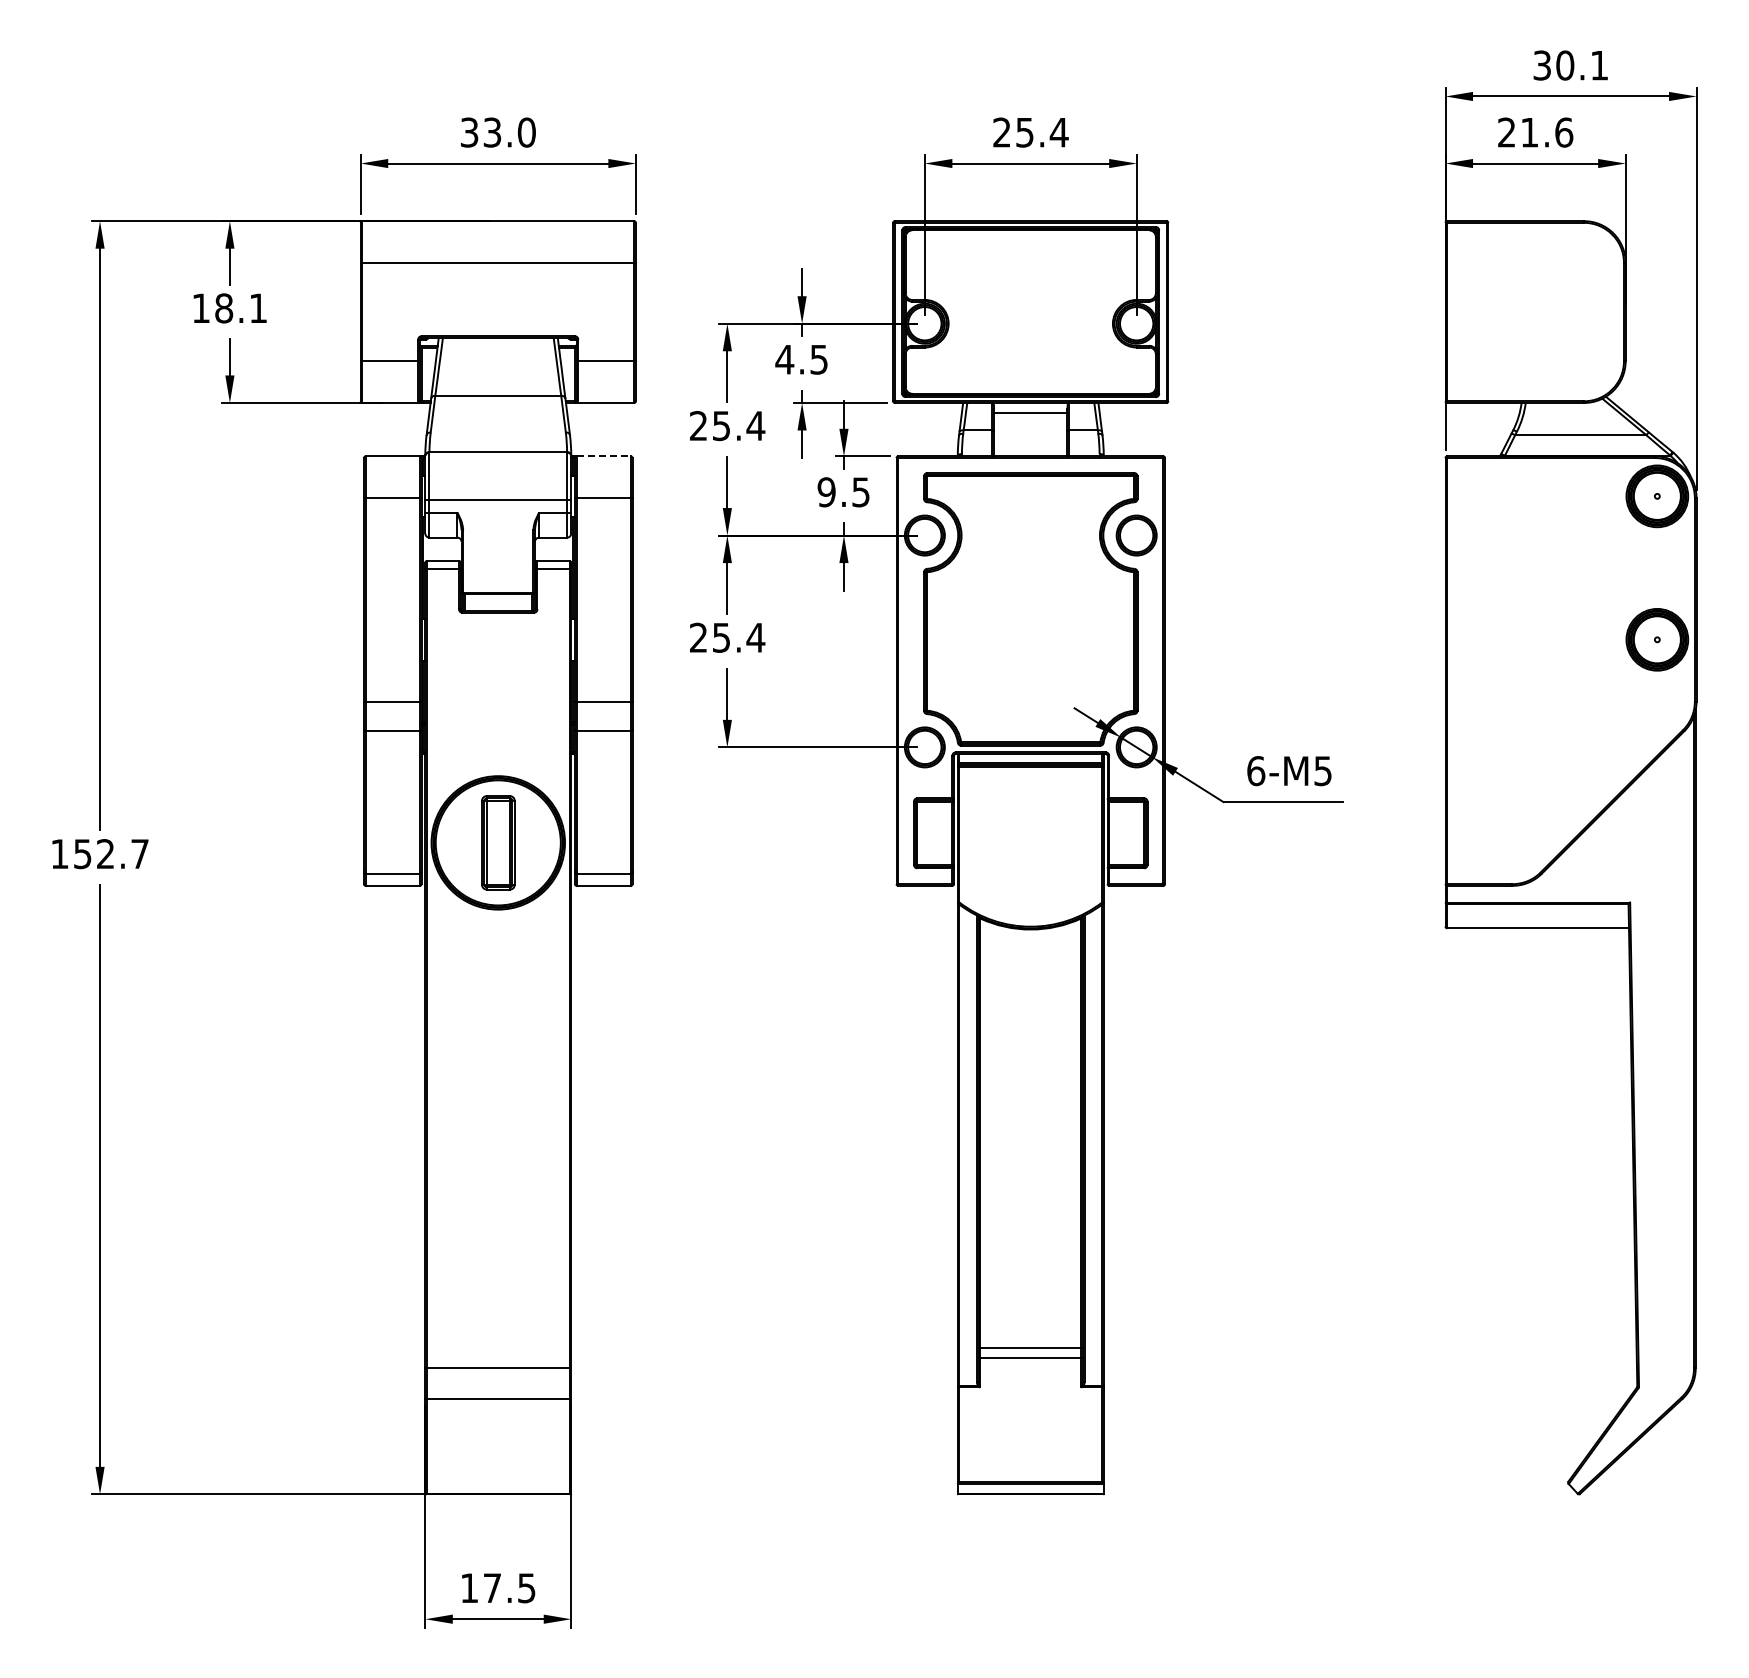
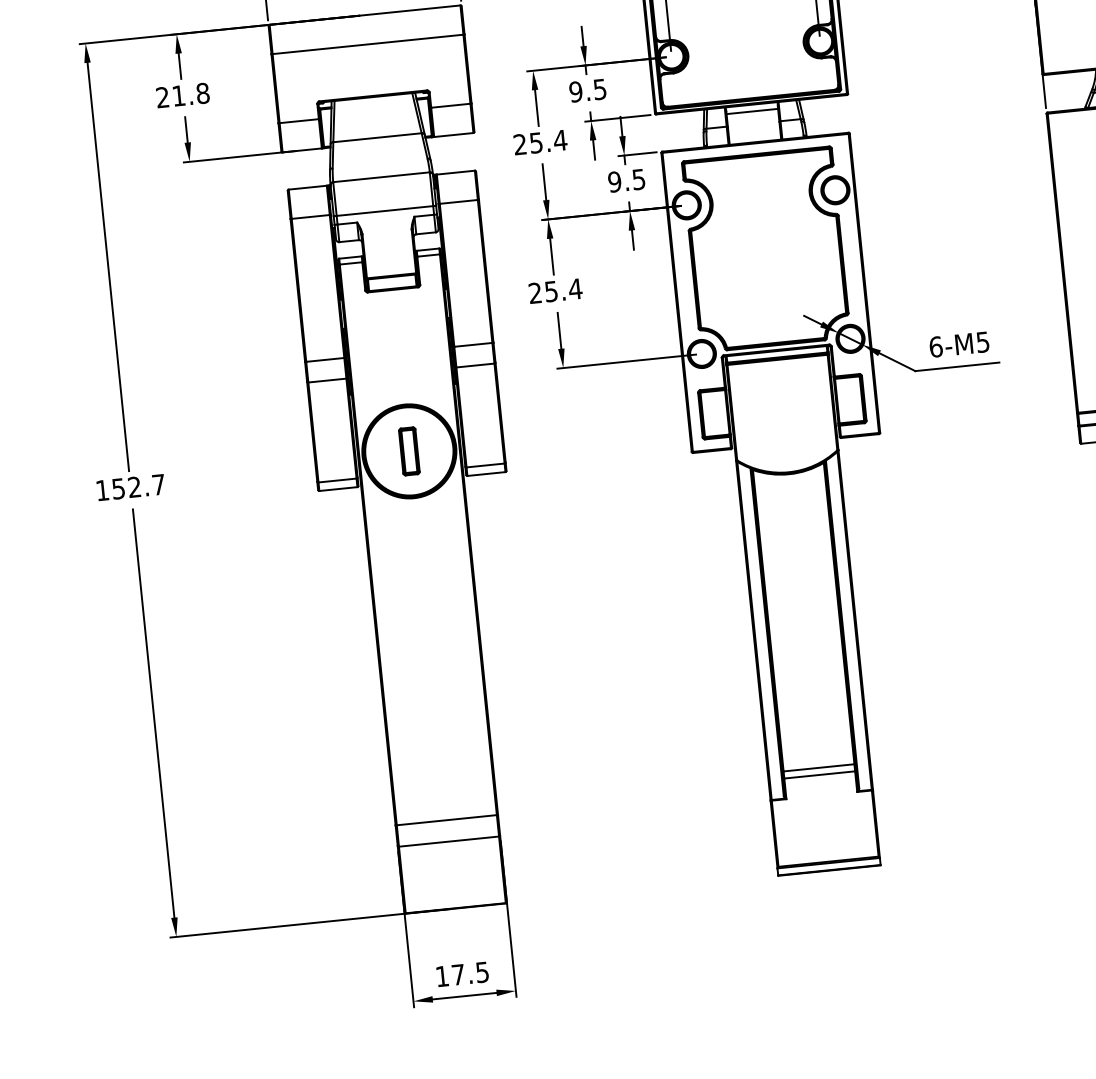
text: (229, 308) -> (182, 95), 18.1 -> 21.8
text: (784, 359) -> (575, 91), 4.5 -> 9.5
line: (604, 456) -> (456, 172), dashed -> solid
part: (497, 842) -> (408, 451), size x0.71

